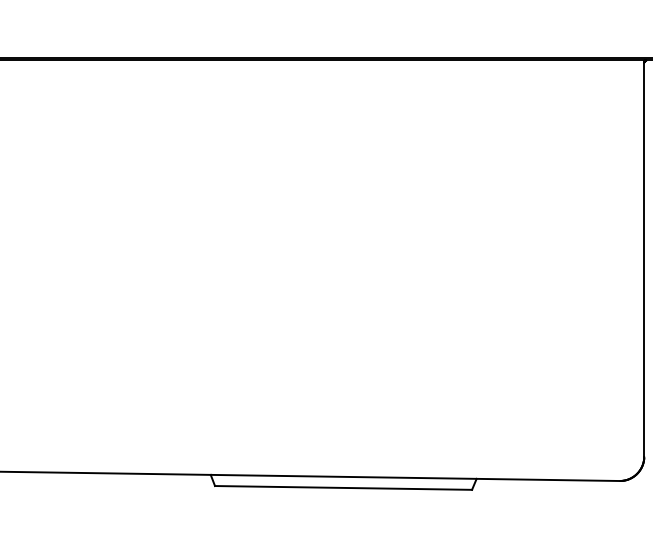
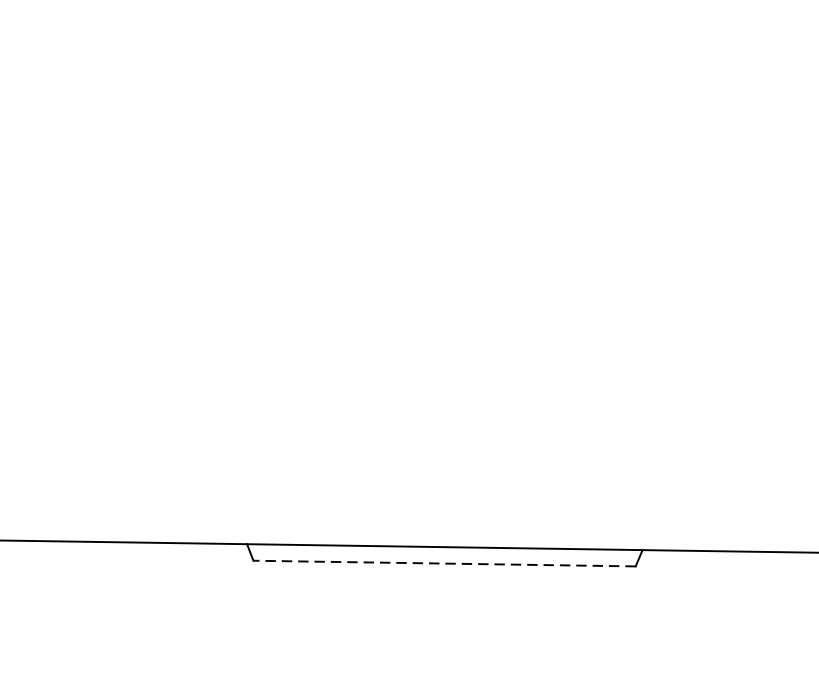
line: (343, 487) -> (444, 562), solid -> dashed

